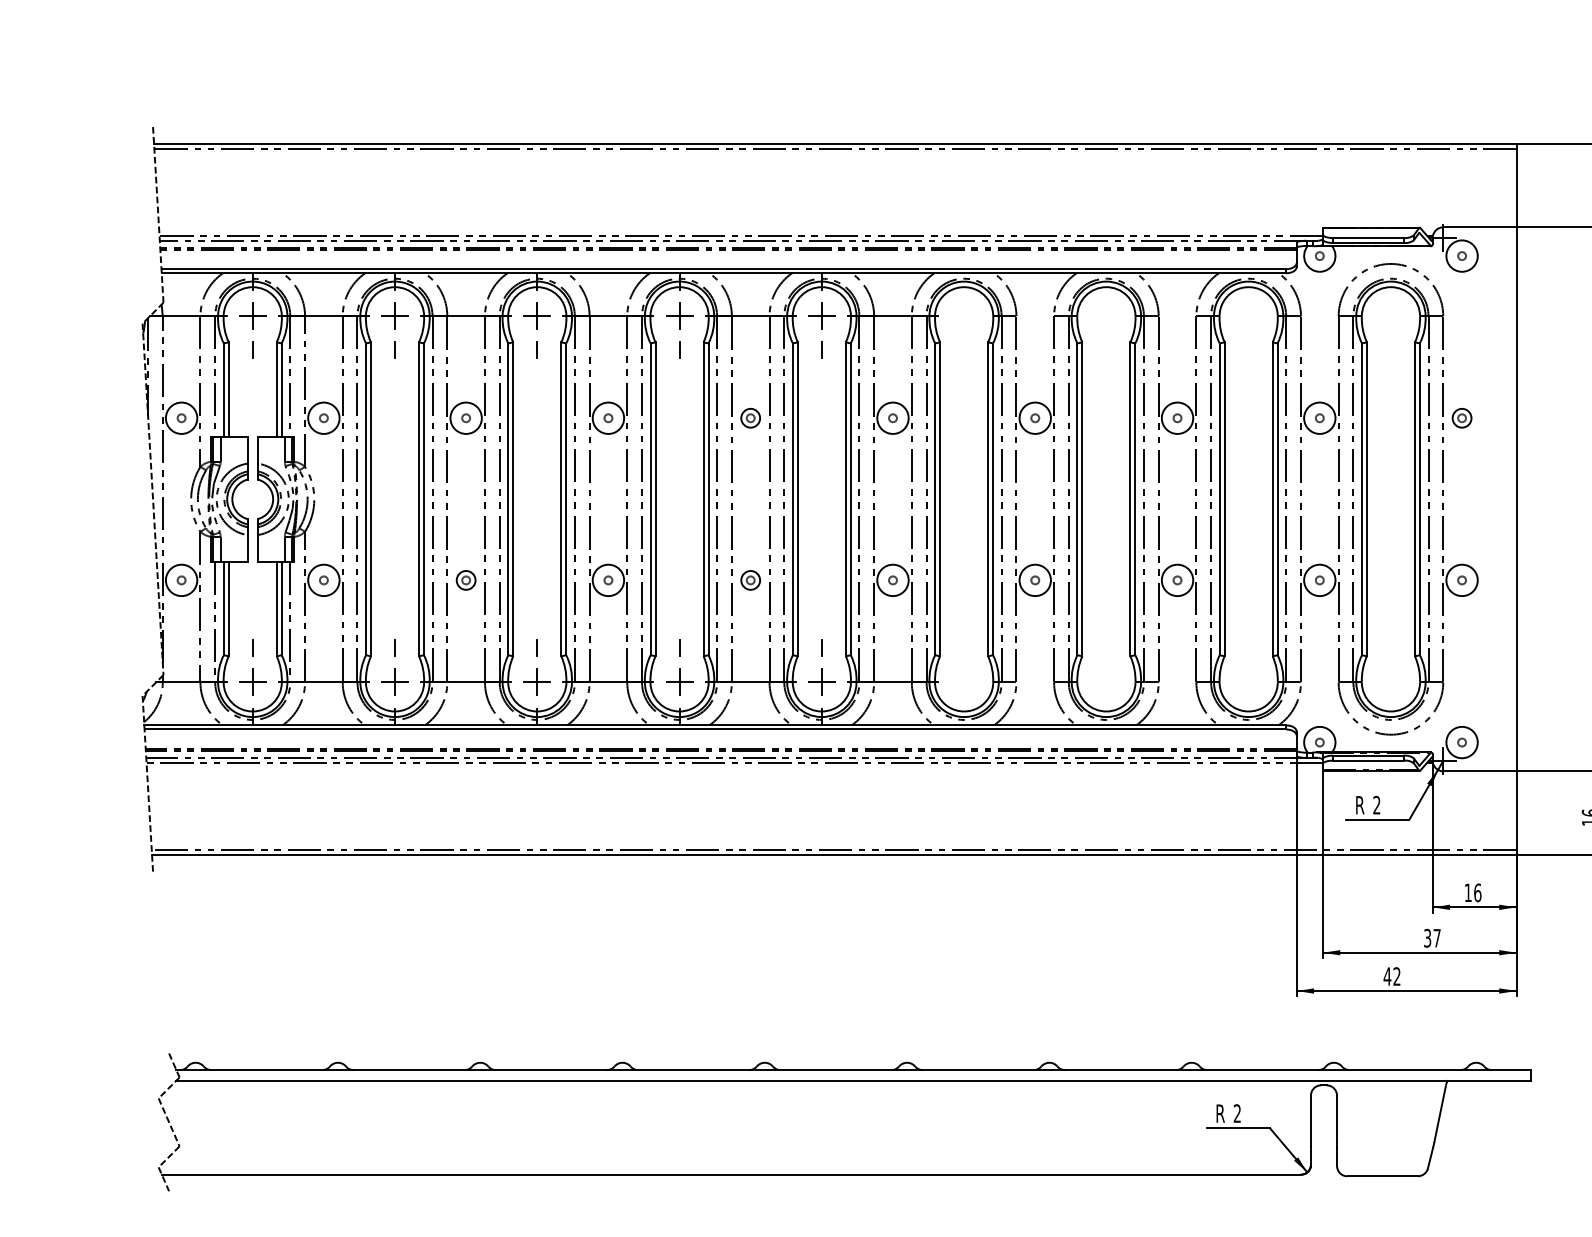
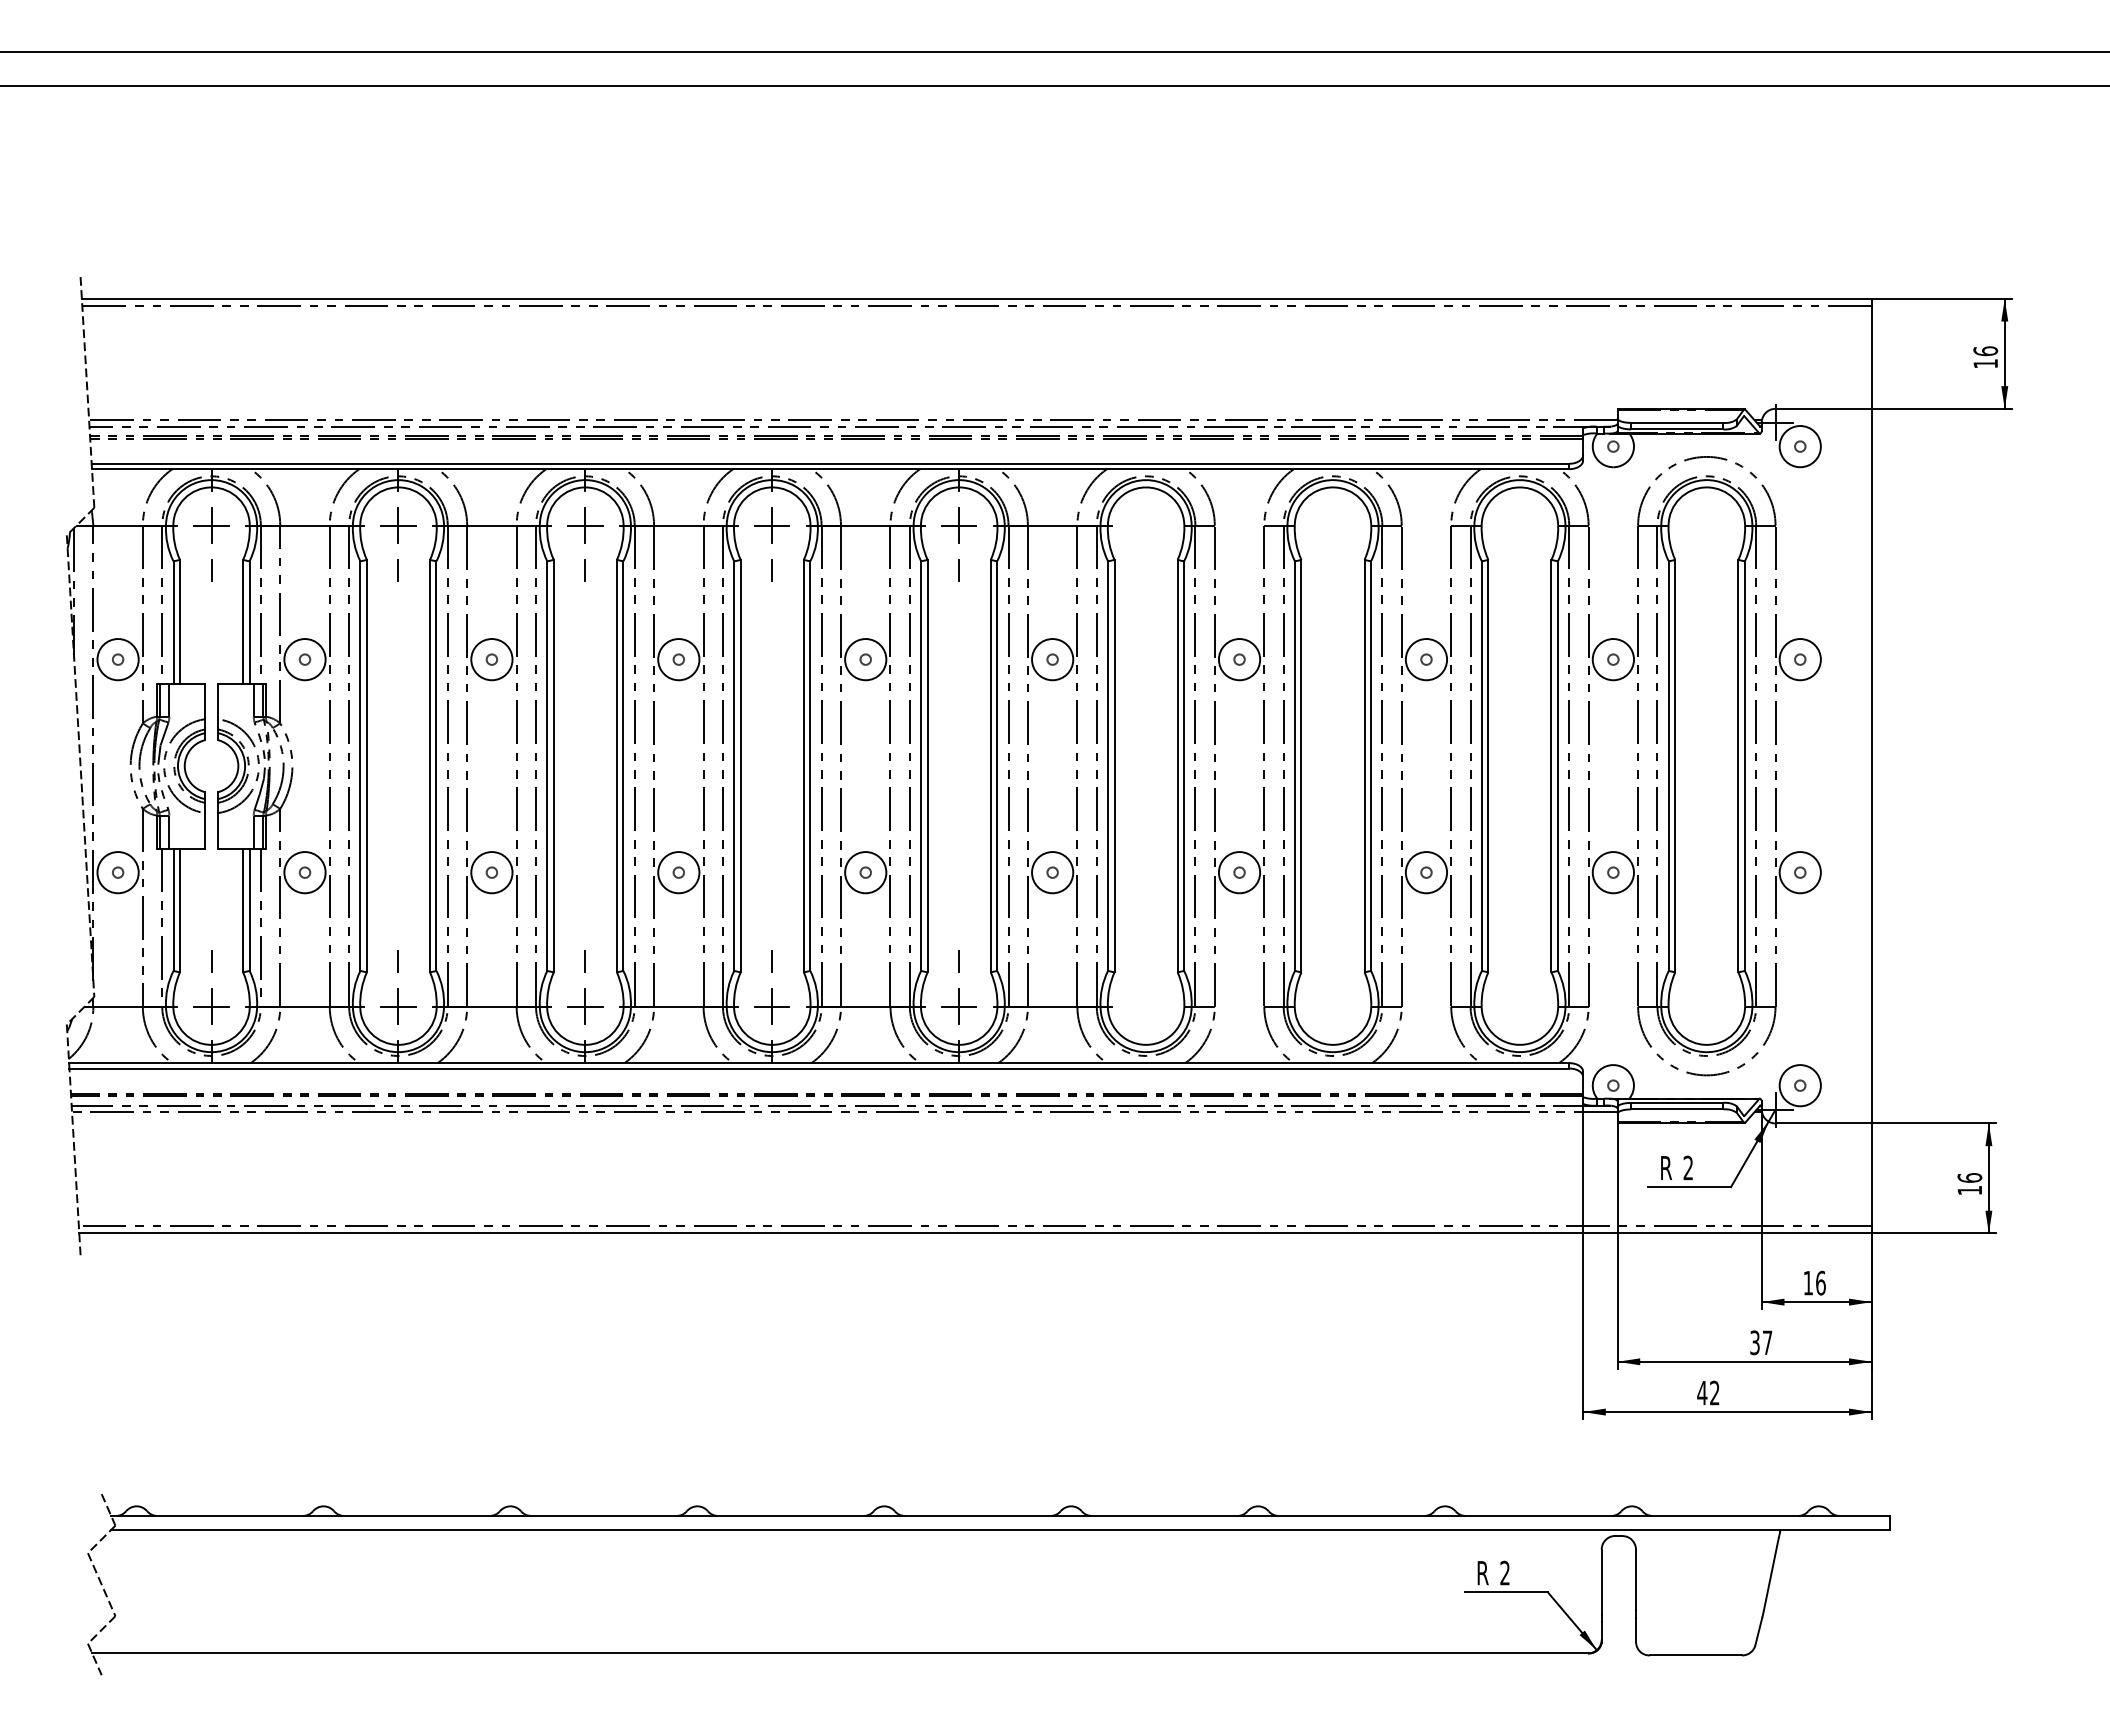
circle: (750, 418) -> (865, 659), size x1.67
circle: (1461, 418) -> (1799, 659), size x1.67
circle: (465, 580) -> (491, 872), size x1.67
circle: (750, 580) -> (865, 872), size x1.67

